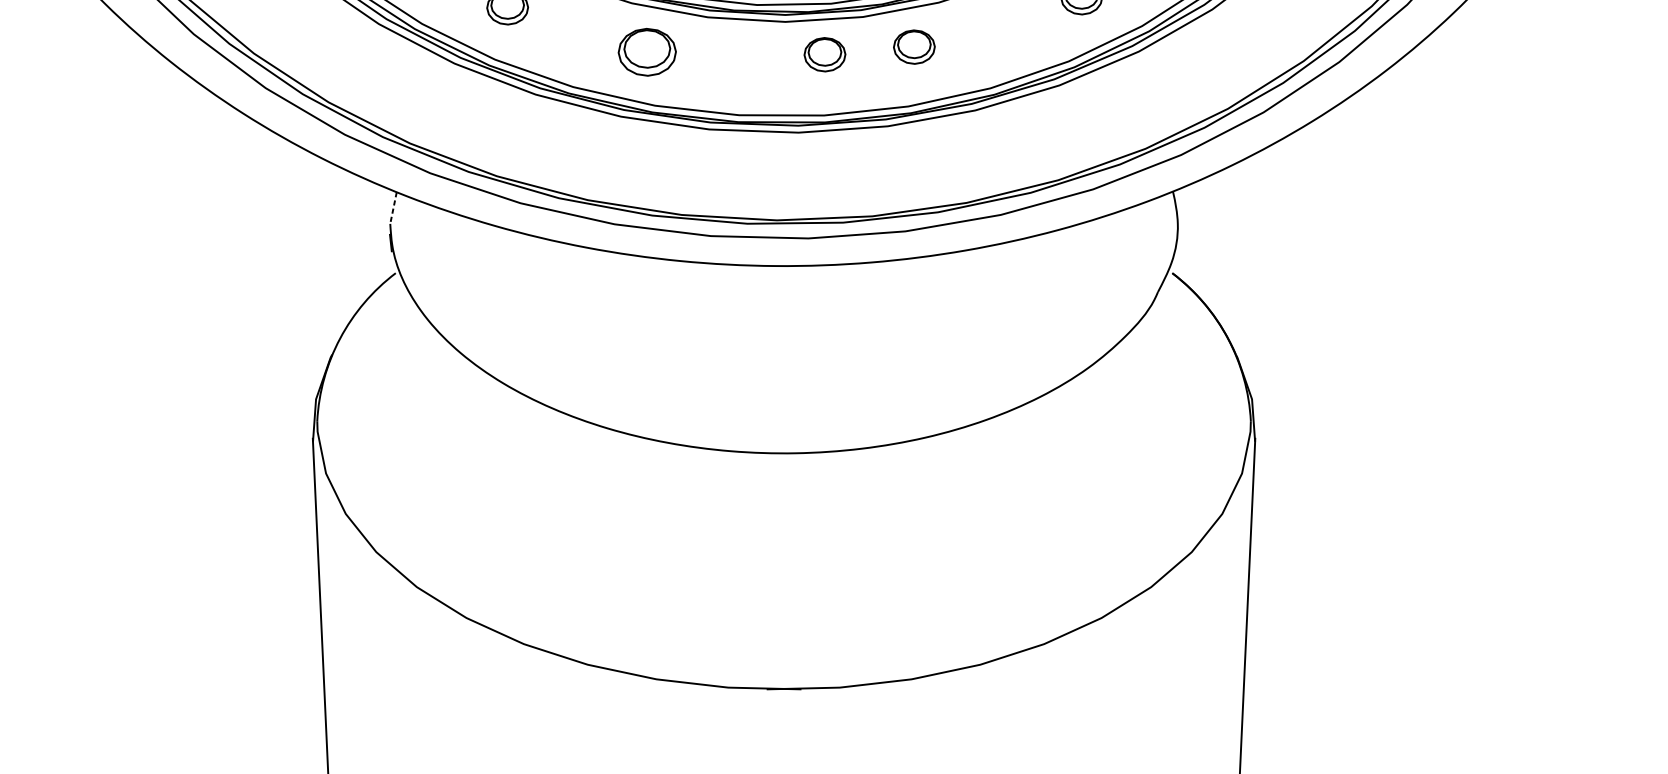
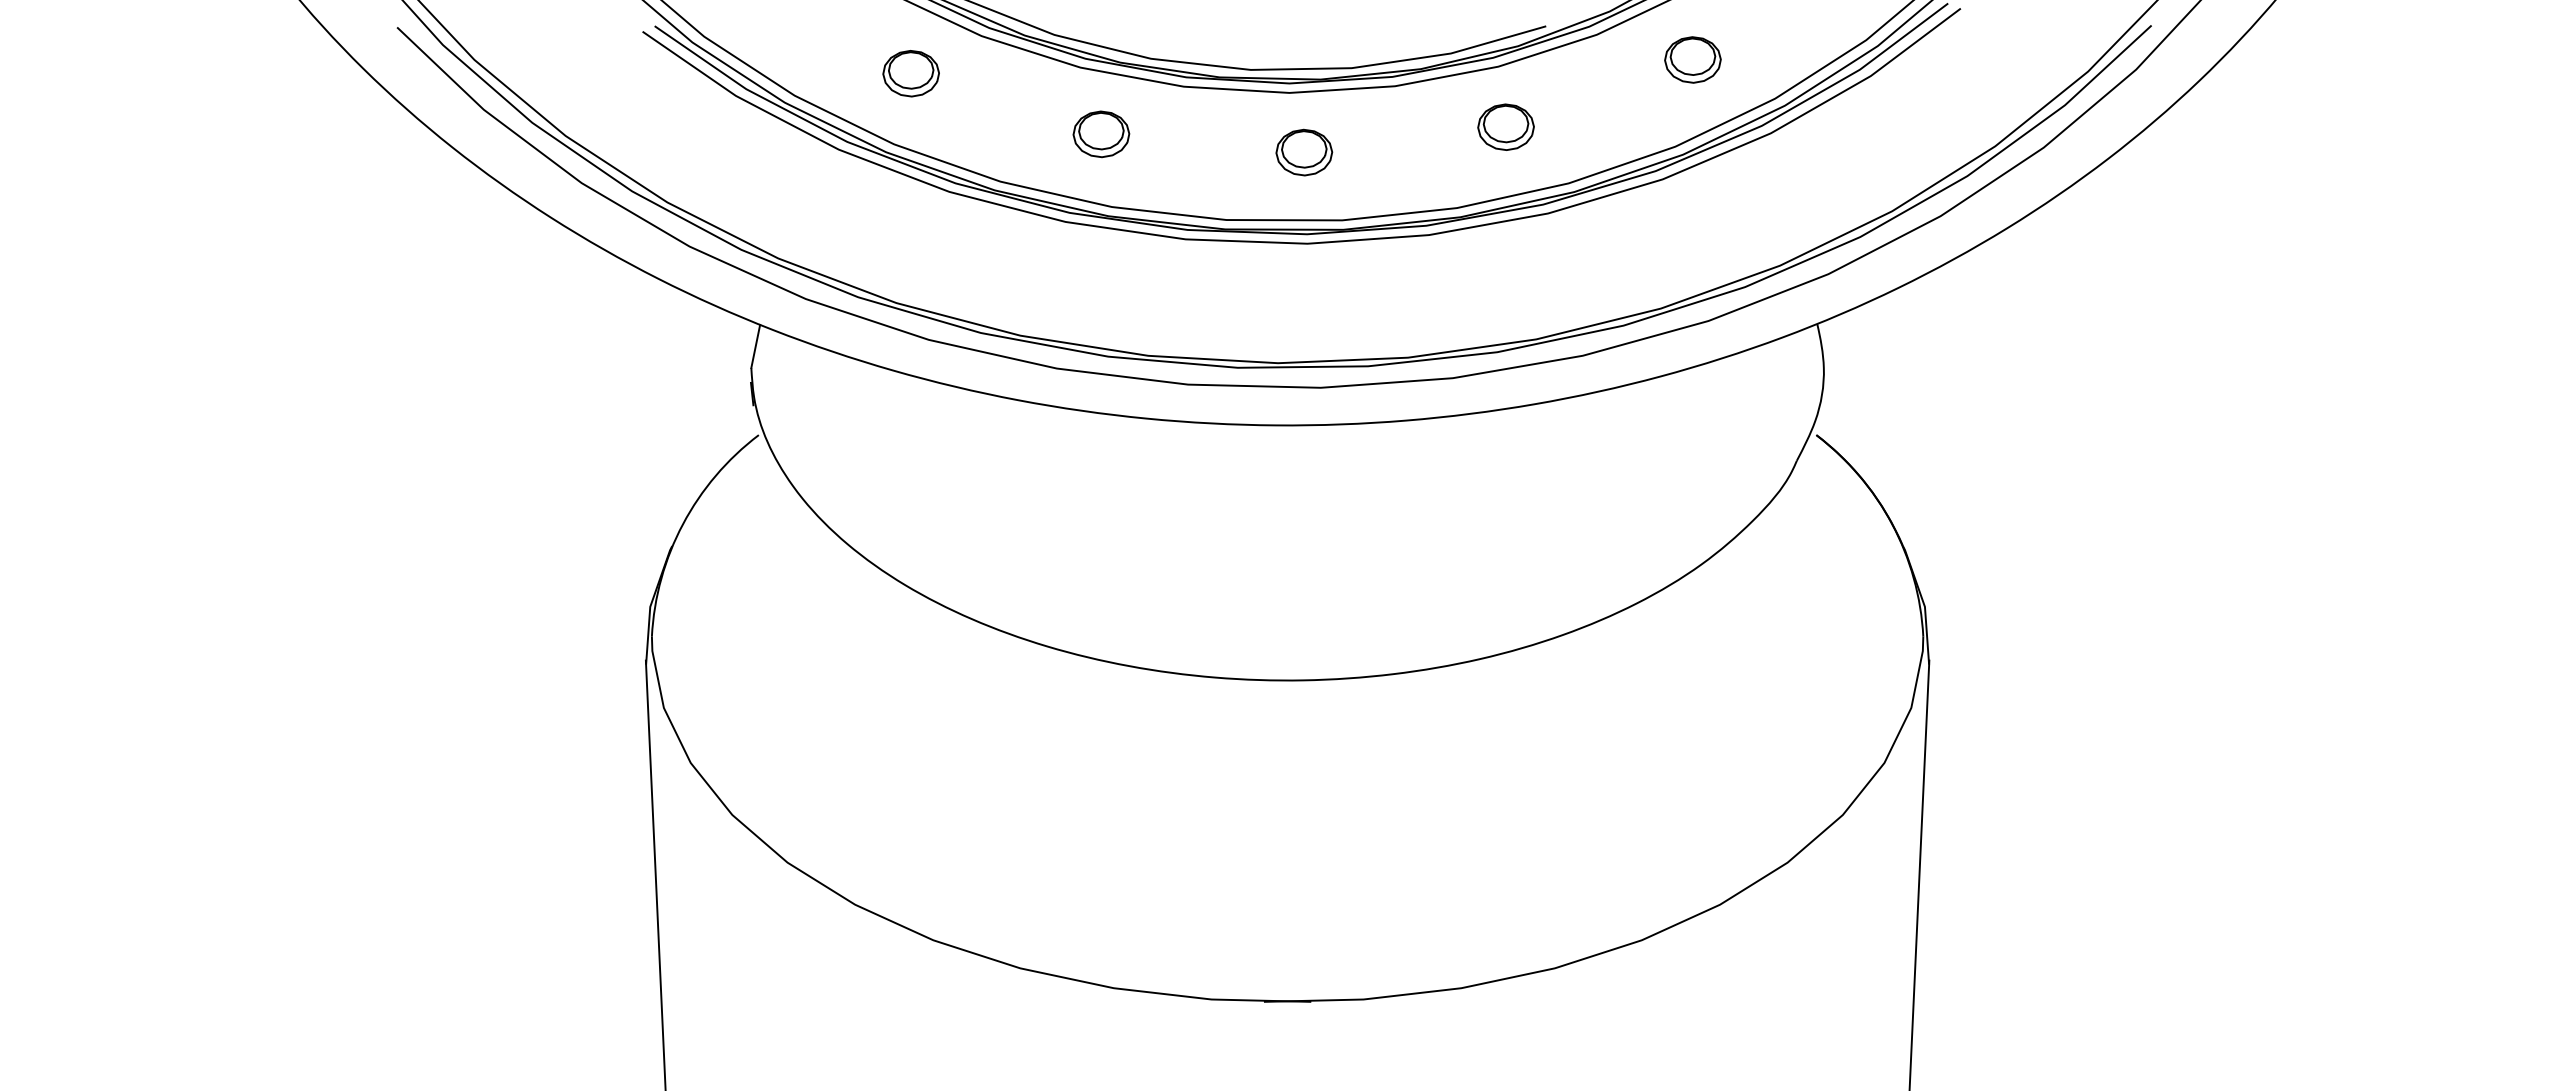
part: (913, 46) -> (1505, 126), moved
part: (647, 52) -> (1101, 134), size x0.71
part: (825, 54) -> (1304, 152), moved
line: (393, 208) -> (755, 346), dashed -> solid

